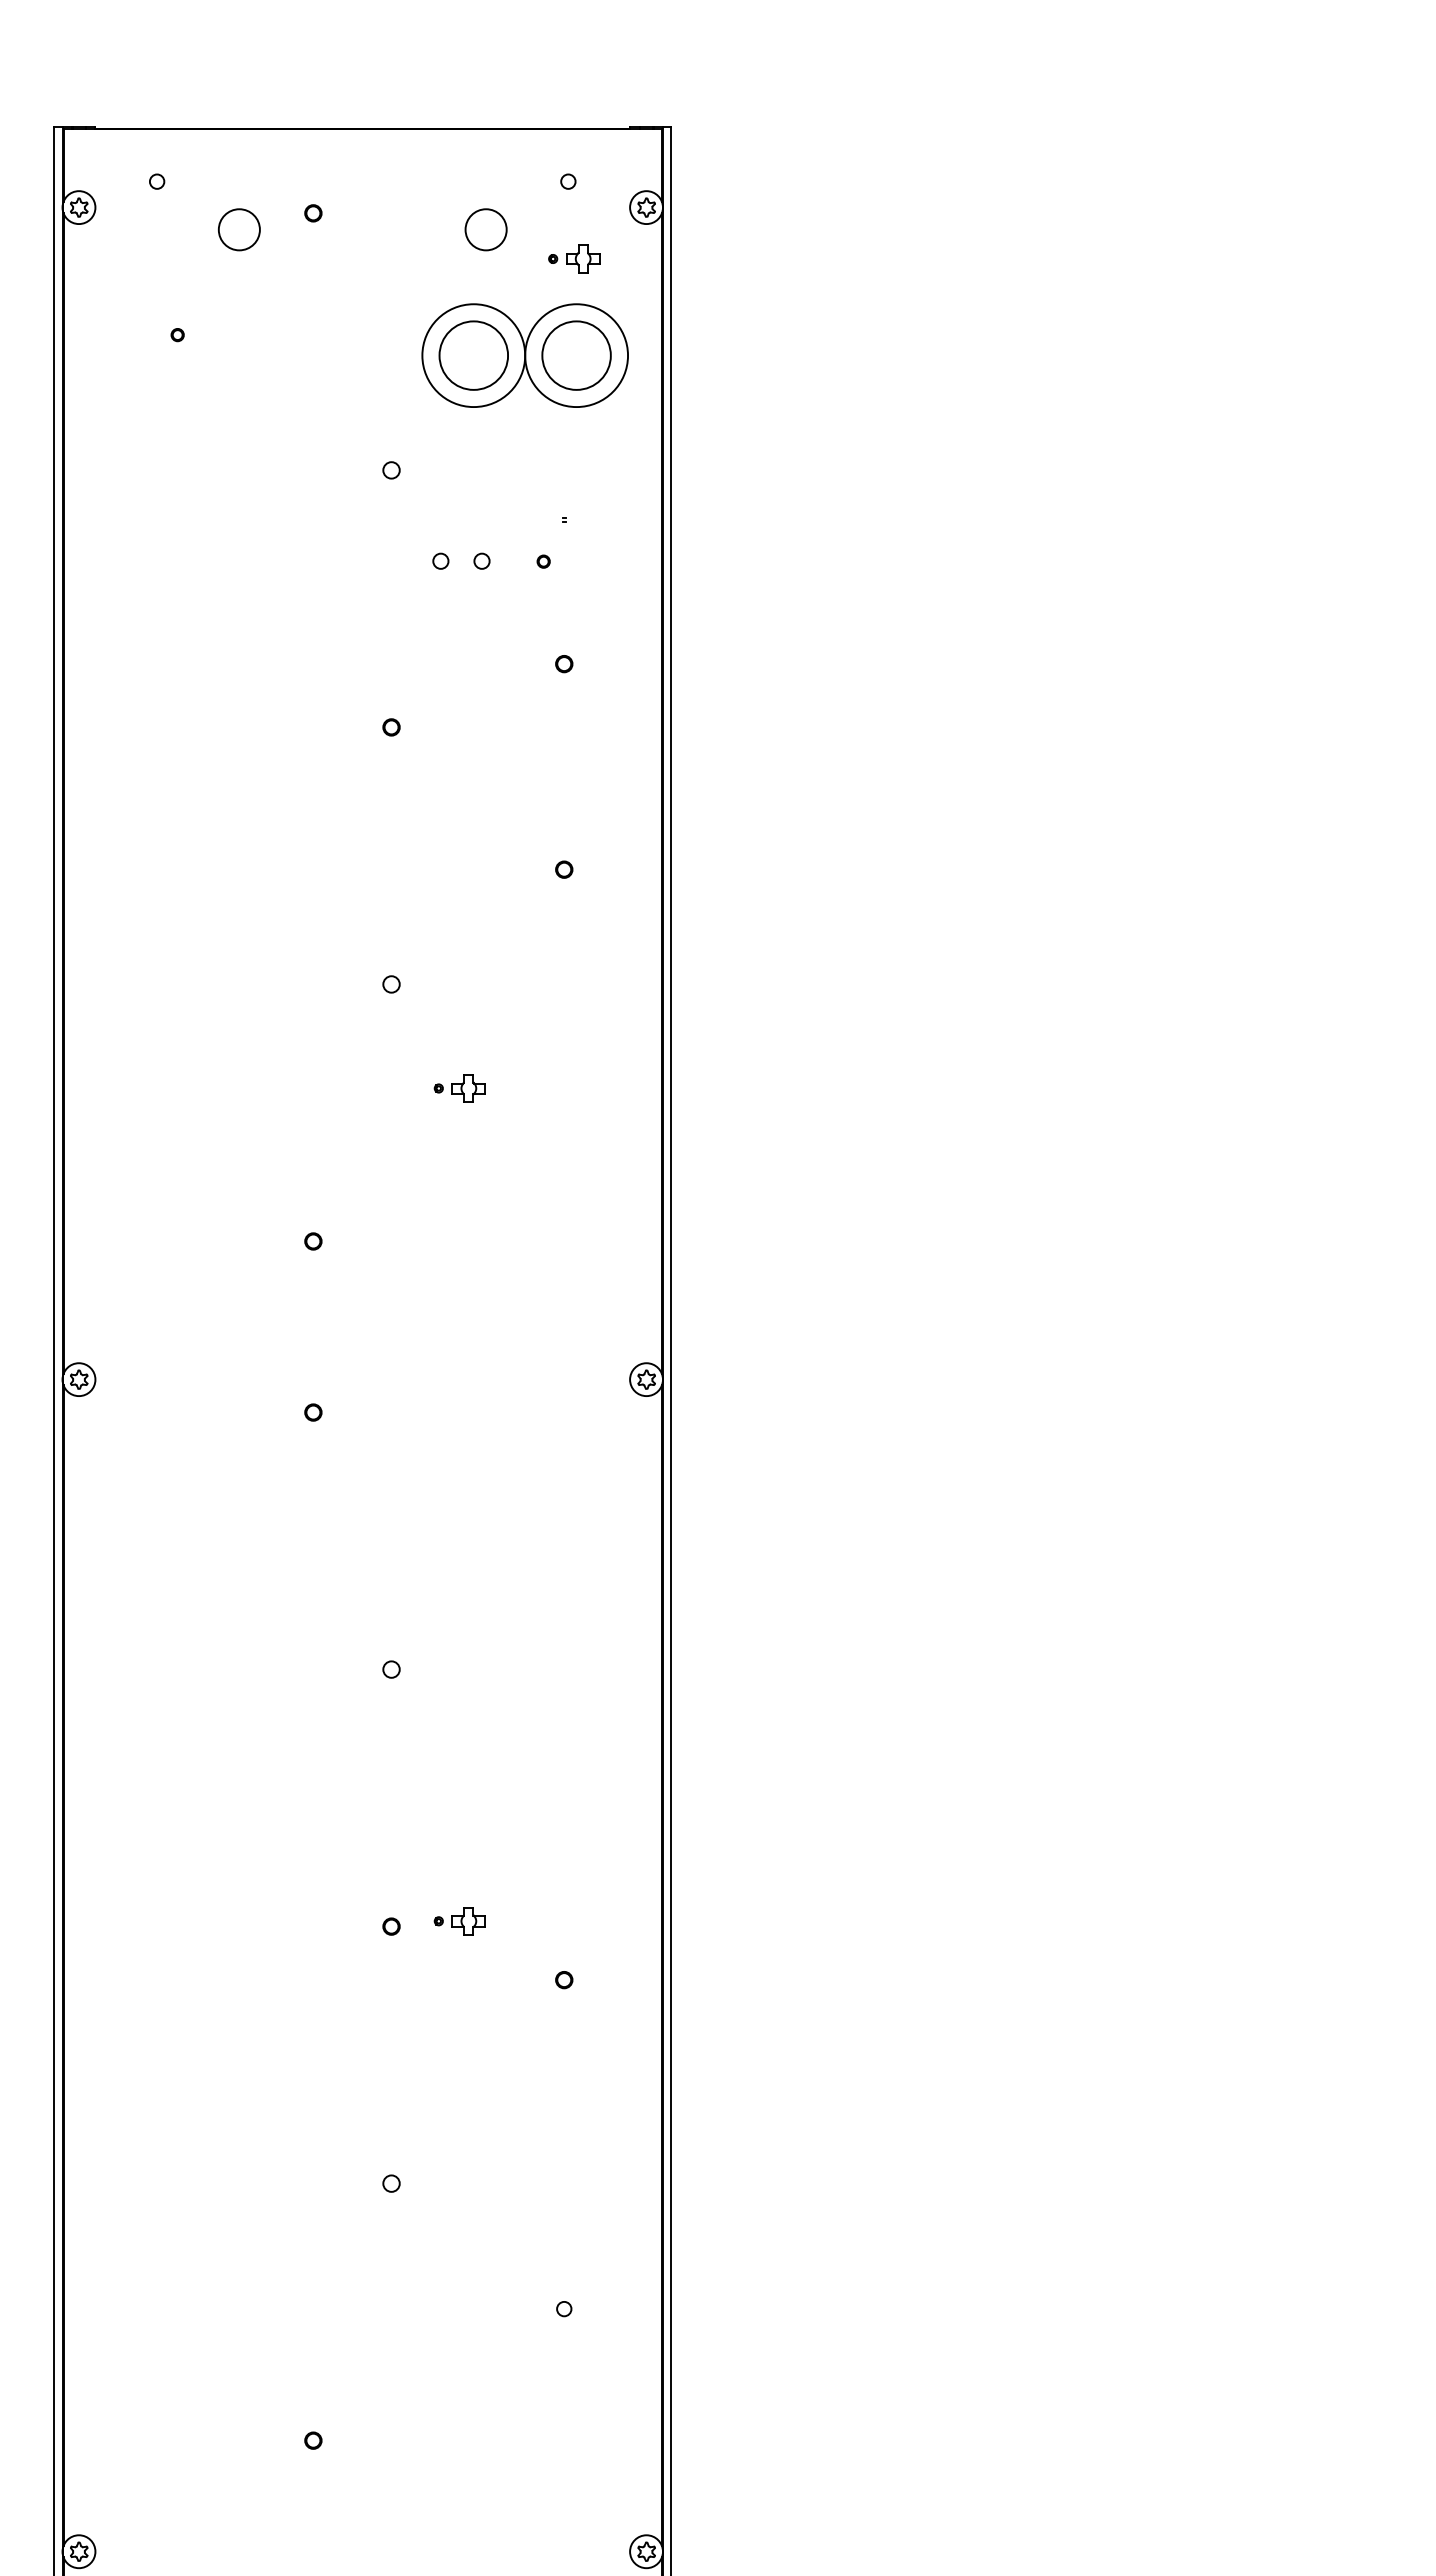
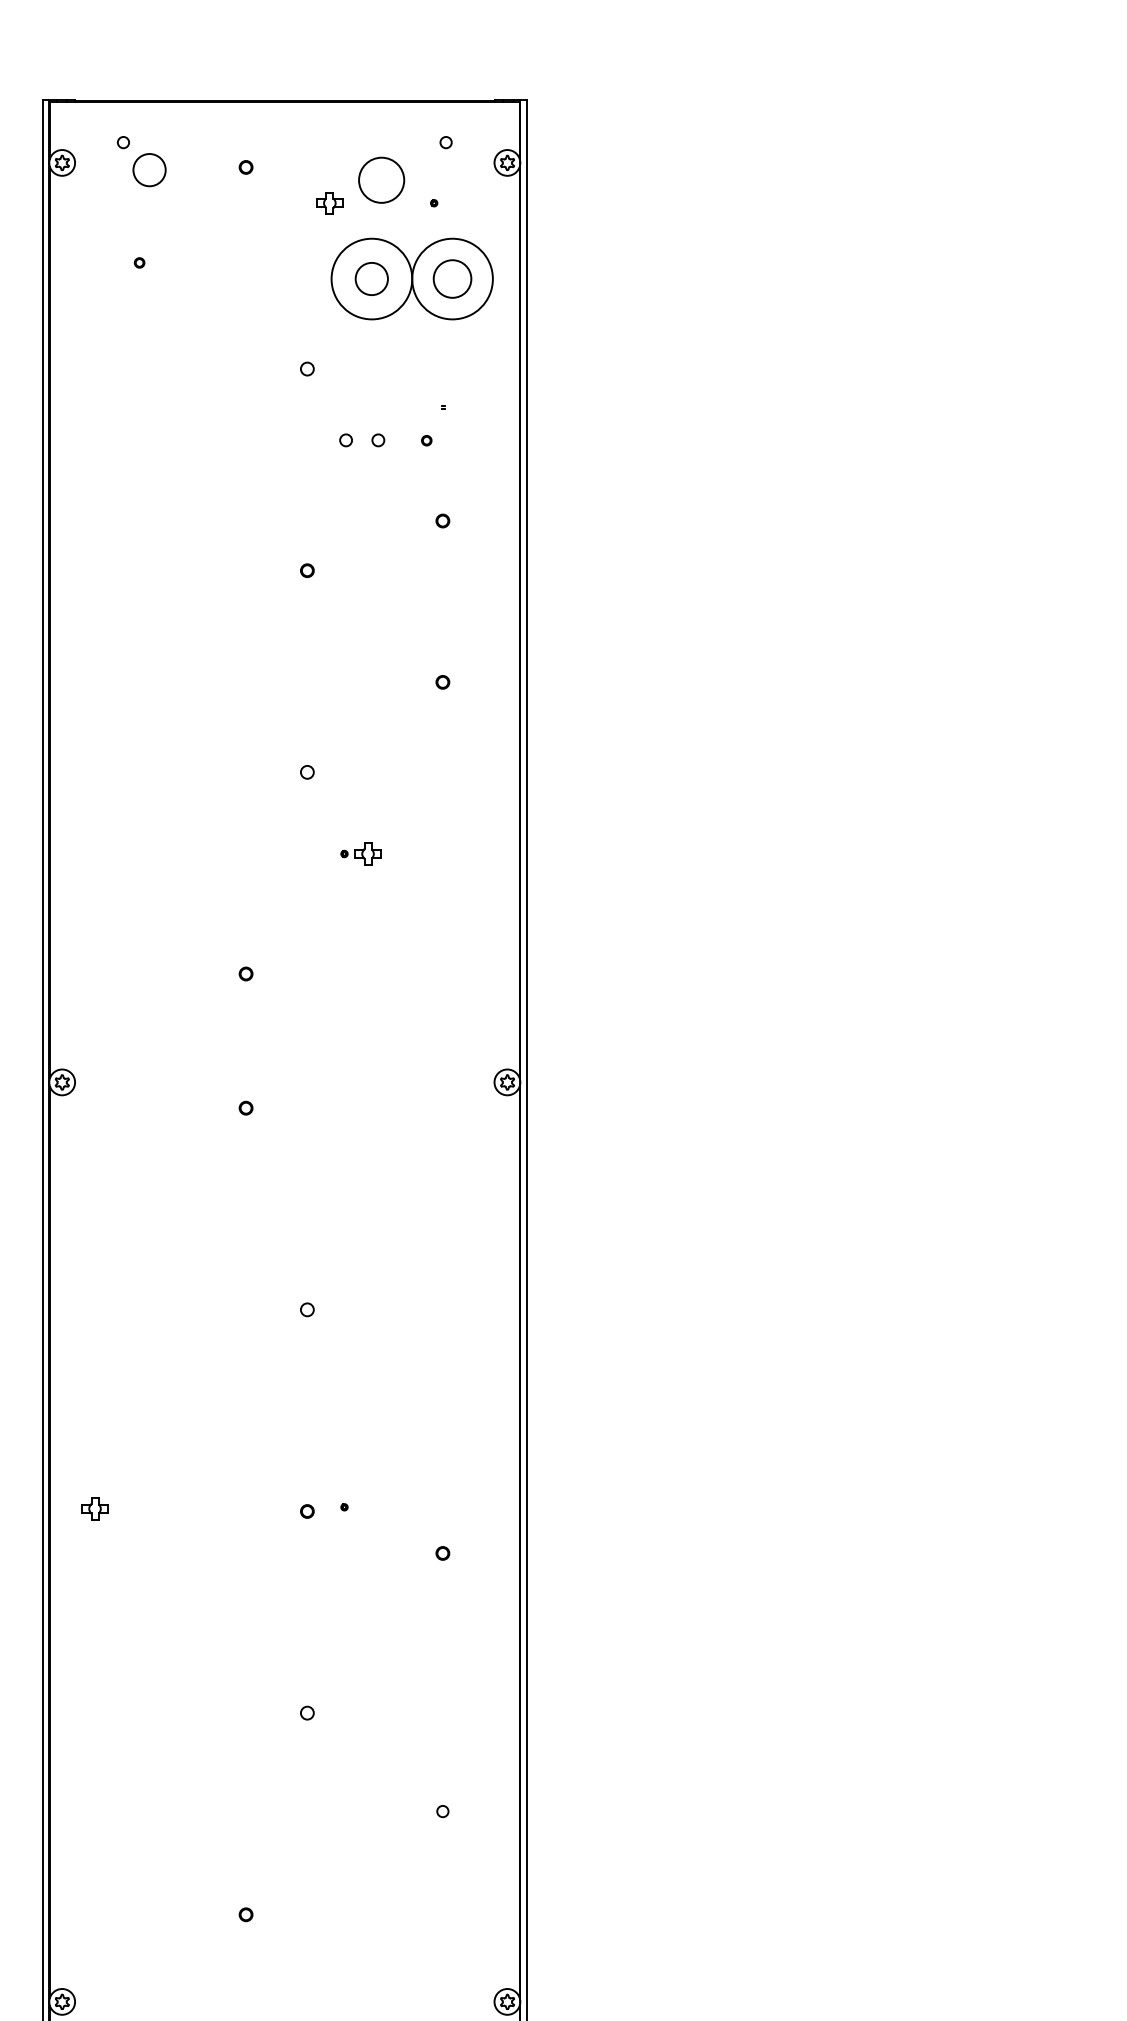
circle: (238, 229) -> (148, 169), moved
circle: (485, 229) -> (381, 180), size x1.4
part: (583, 258) -> (330, 202), moved
circle: (473, 355) -> (371, 278), size x0.6
circle: (576, 355) -> (452, 278), size x0.7
part: (468, 1921) -> (94, 1509), moved

